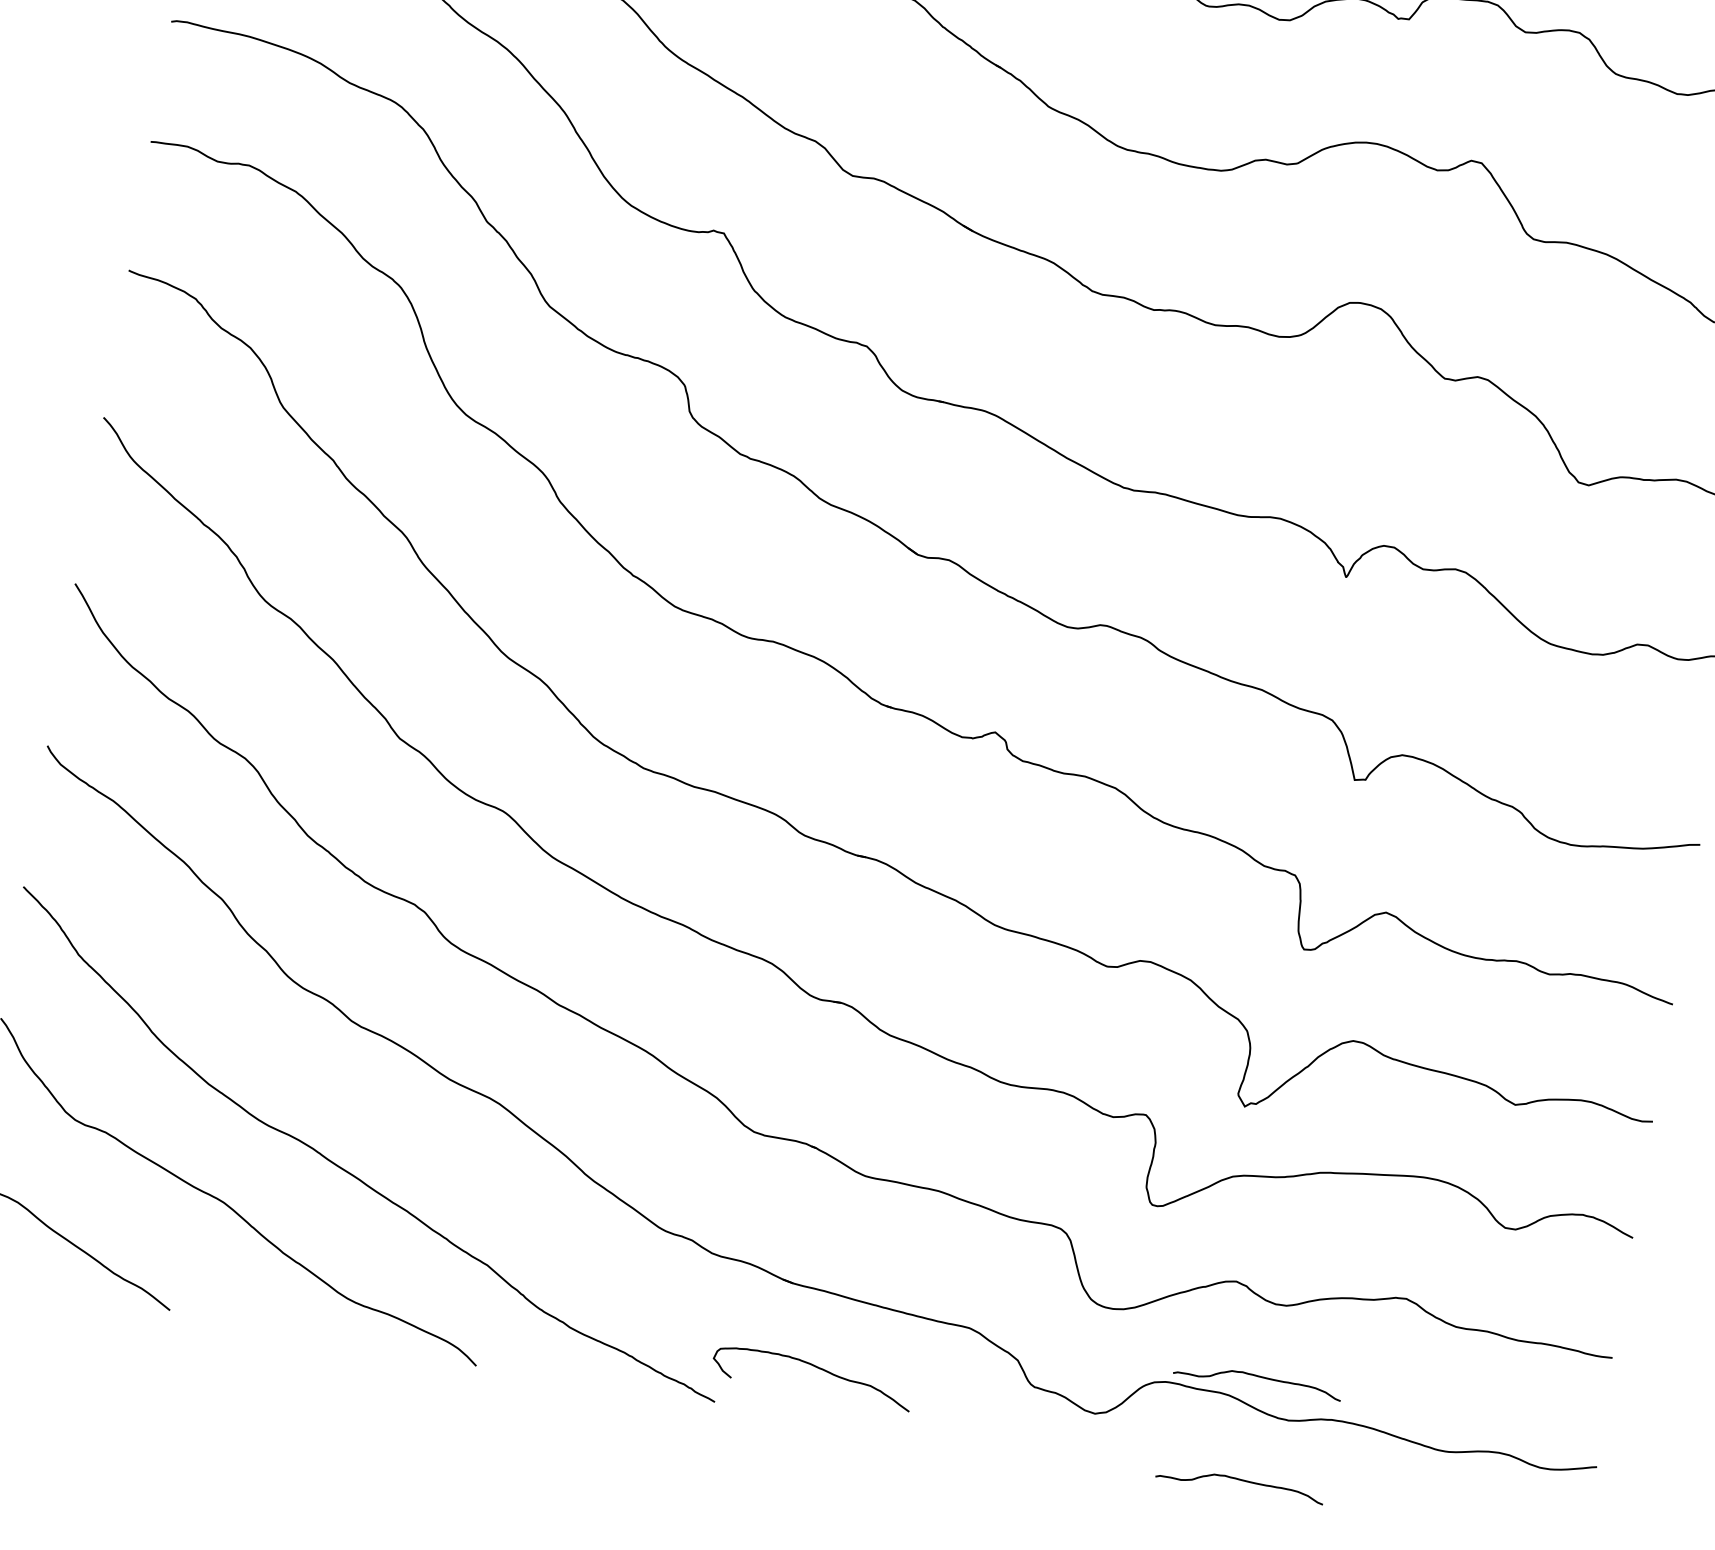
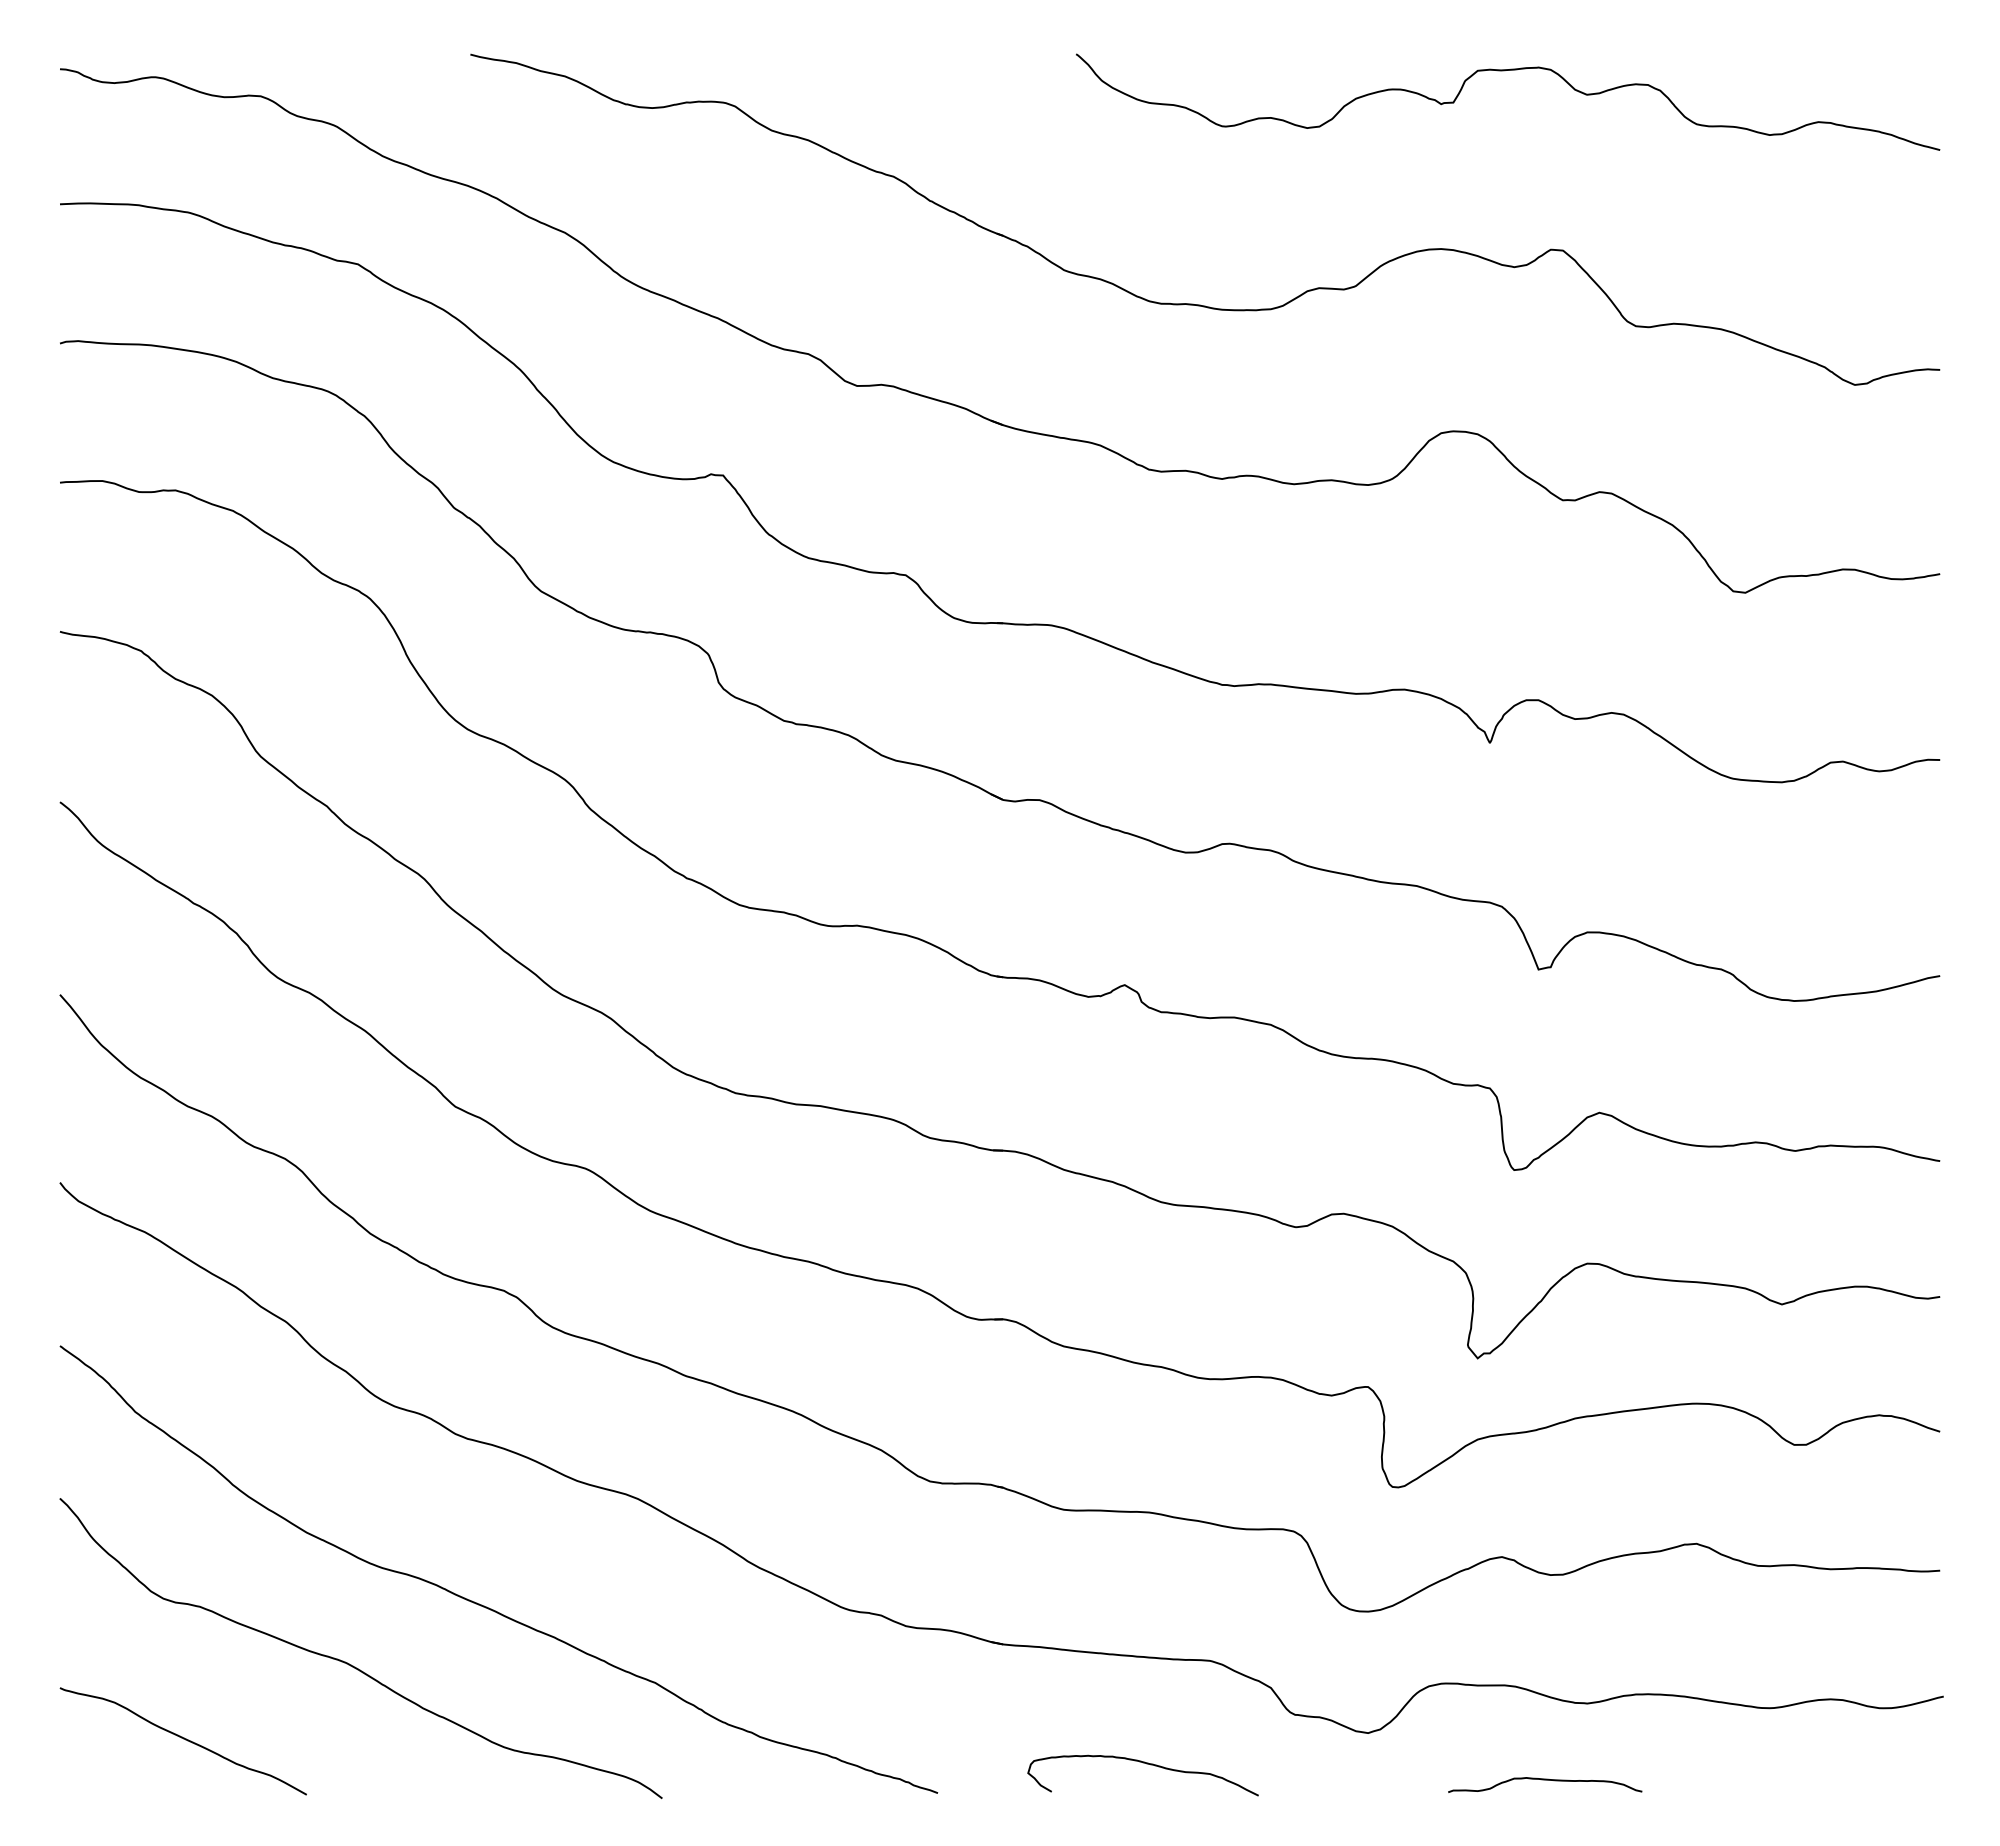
curve: (817, 1368) -> (1146, 1764), moved
curve: (1258, 1377) -> (1545, 1660), removed

